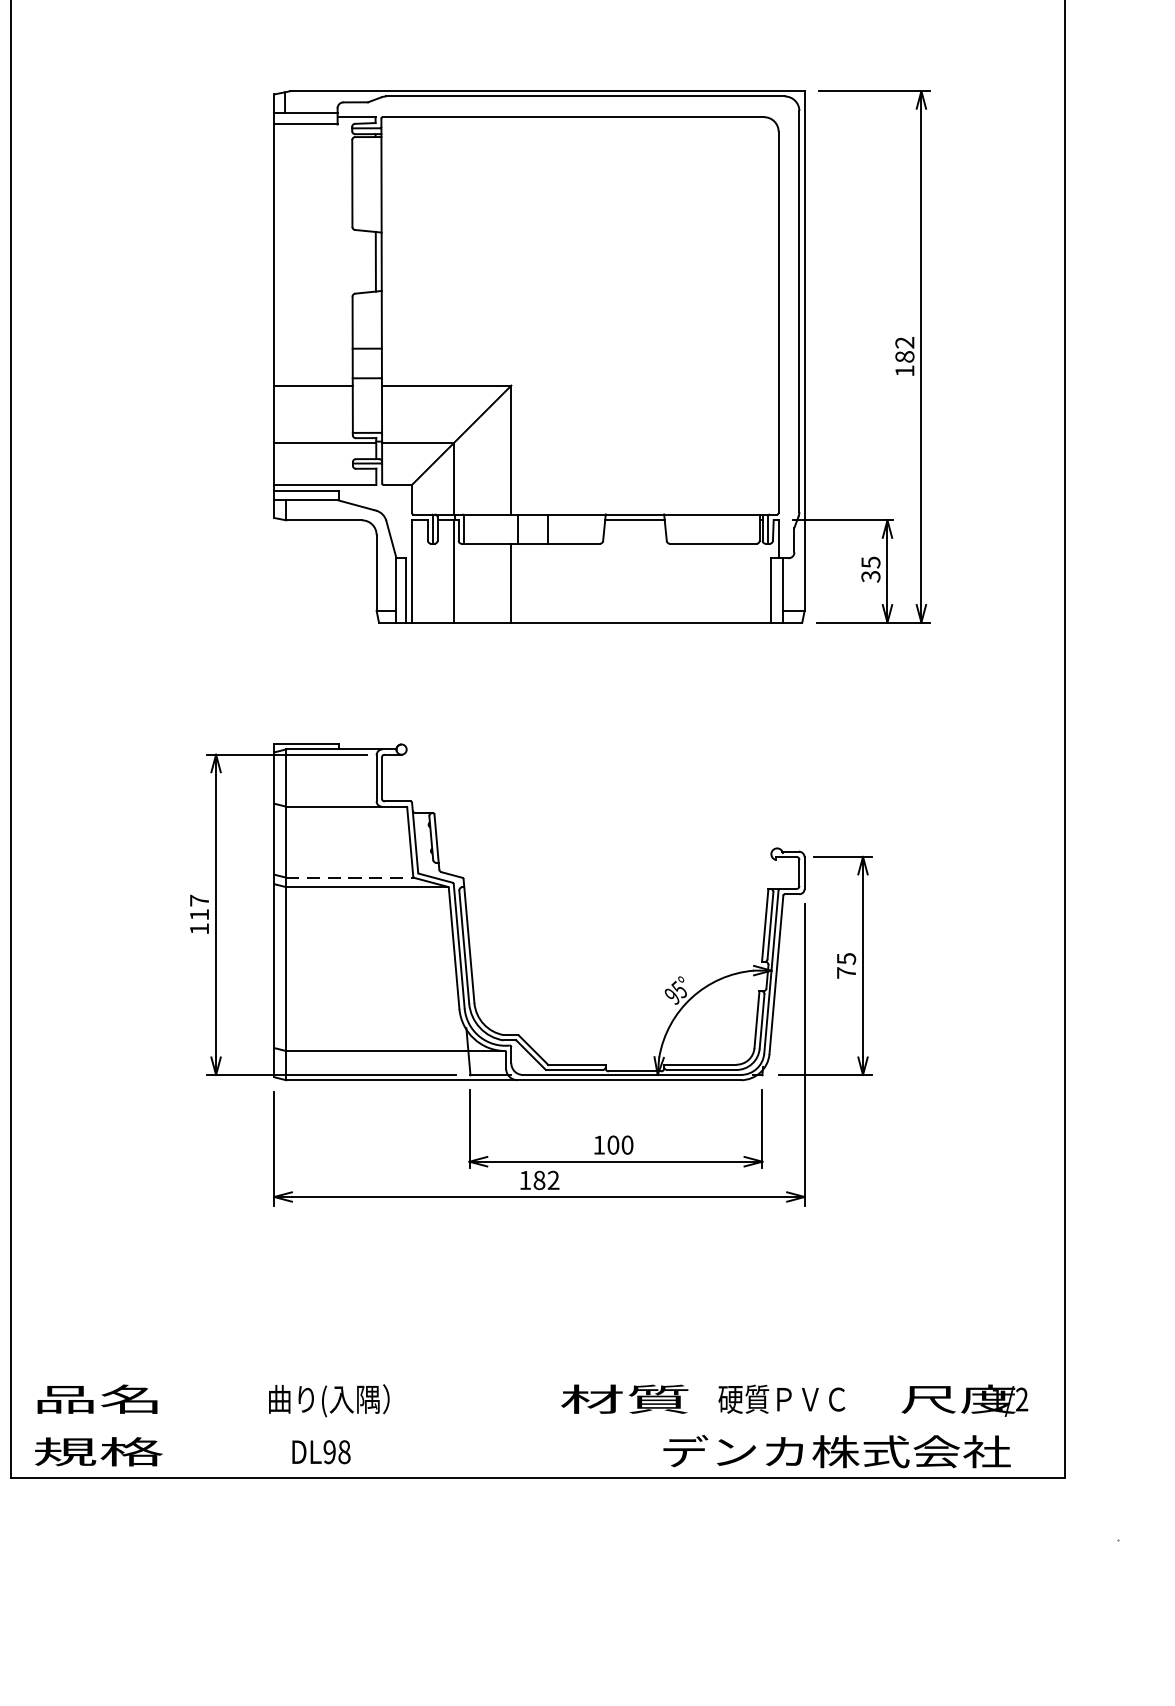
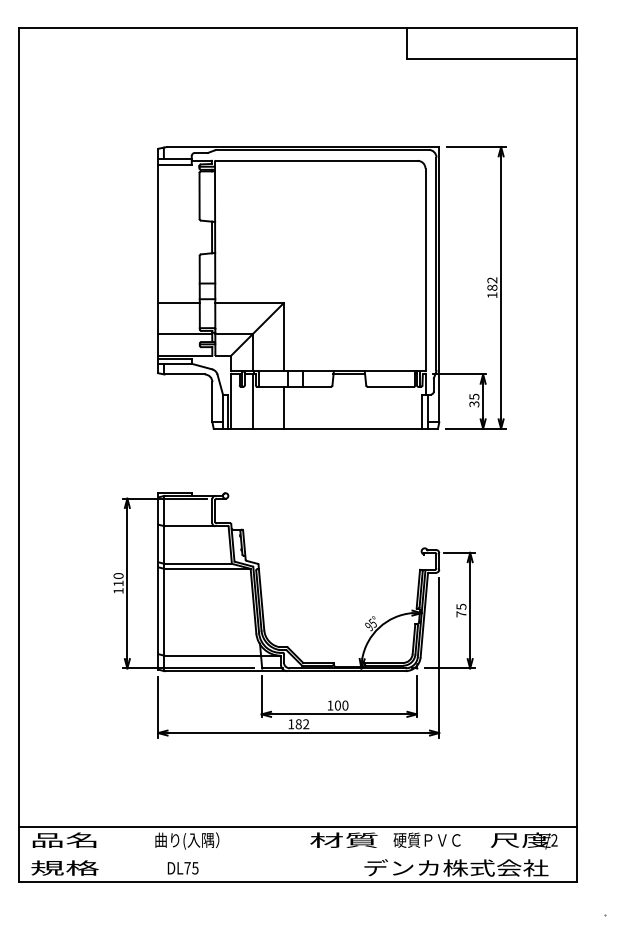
line: (350, 877) -> (198, 563), dashed -> solid
text: (199, 899) -> (118, 575), 117 -> 110
line: (537, 1373) -> (297, 826), added
text: (337, 1452) -> (191, 868), DL98 -> DL75

